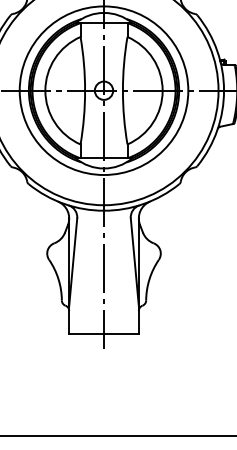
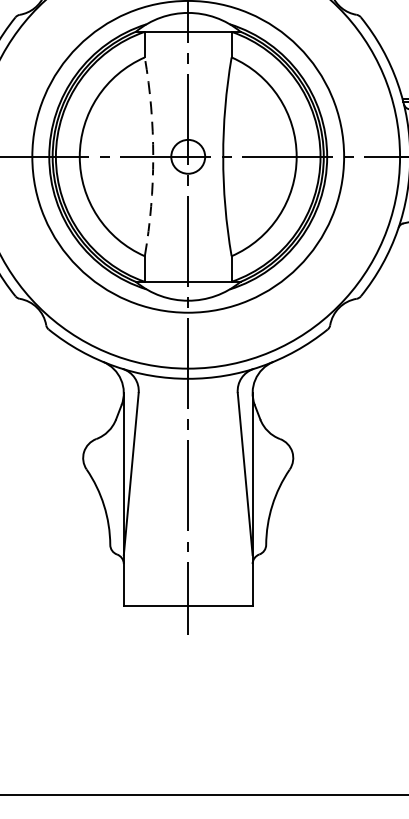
arc: (85, 90) -> (153, 156), solid -> dashed

